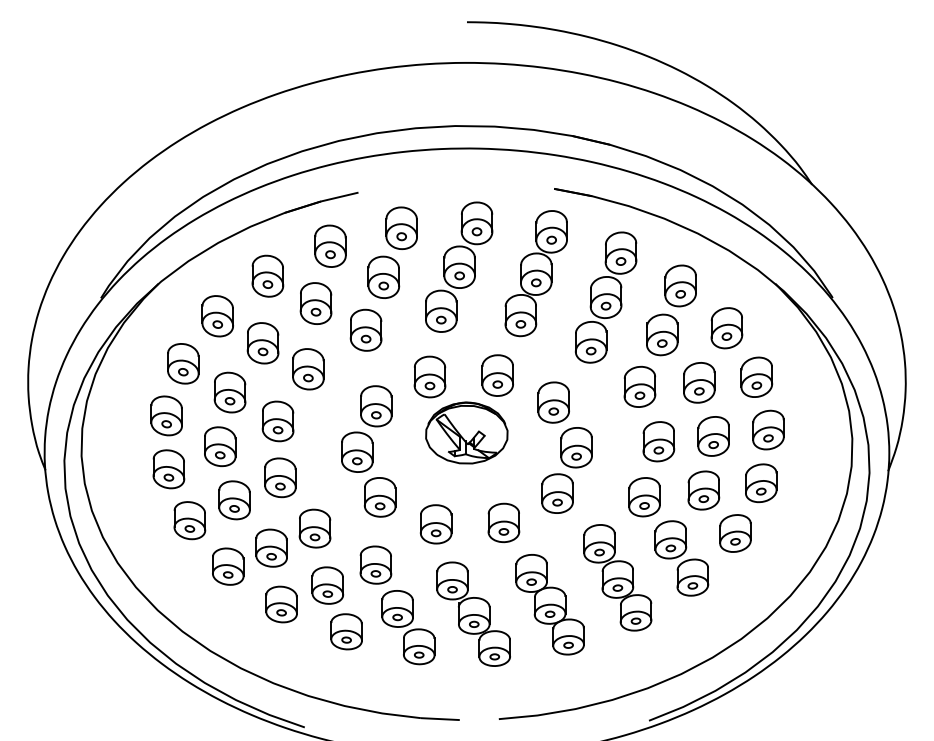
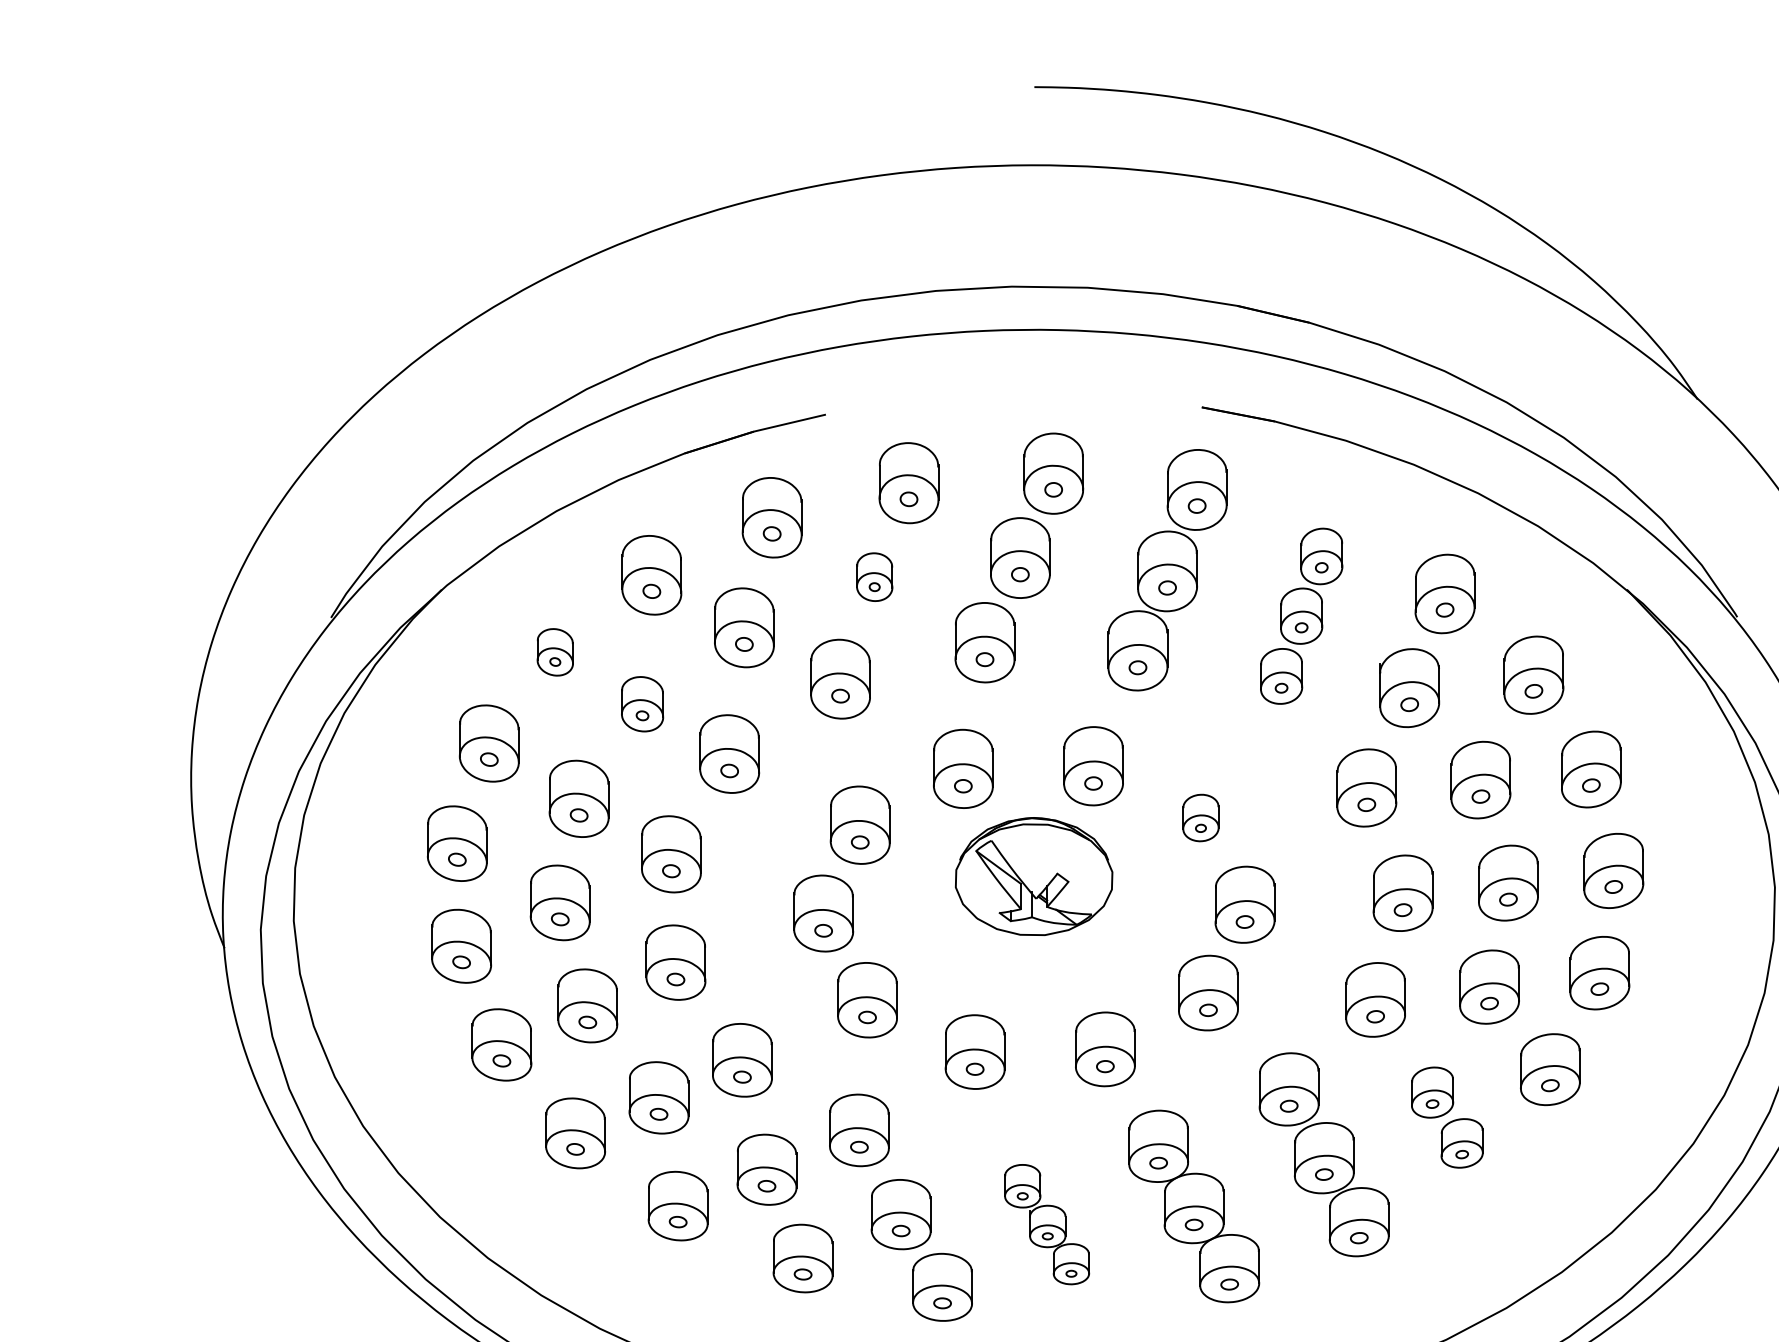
part: (383, 276) -> (873, 575), size x0.6
part: (605, 297) -> (1300, 616), size x0.7
part: (217, 316) -> (554, 652), size x0.6
part: (262, 343) -> (641, 704), size x0.7
part: (553, 402) -> (1200, 817), size x0.6
part: (681, 558) -> (1446, 1117), size x0.7
part: (473, 613) -> (1046, 1223), size x0.6

